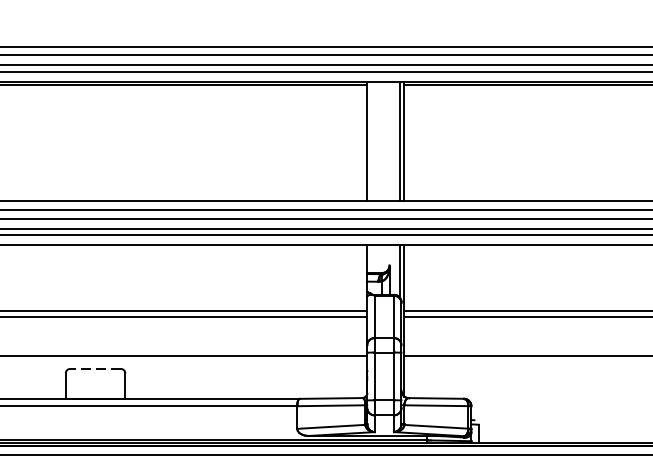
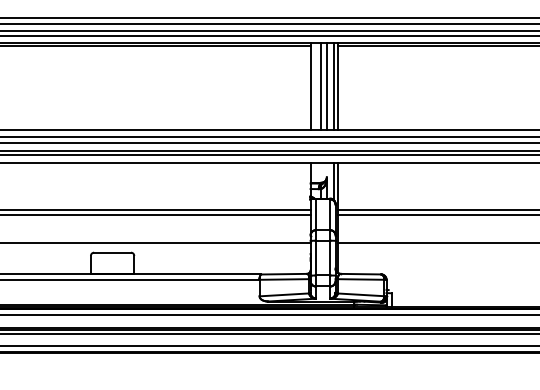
line: (382, 140) -> (321, 86), added
line: (389, 140) -> (326, 86), added
line: (95, 368) -> (112, 252), dashed -> solid

